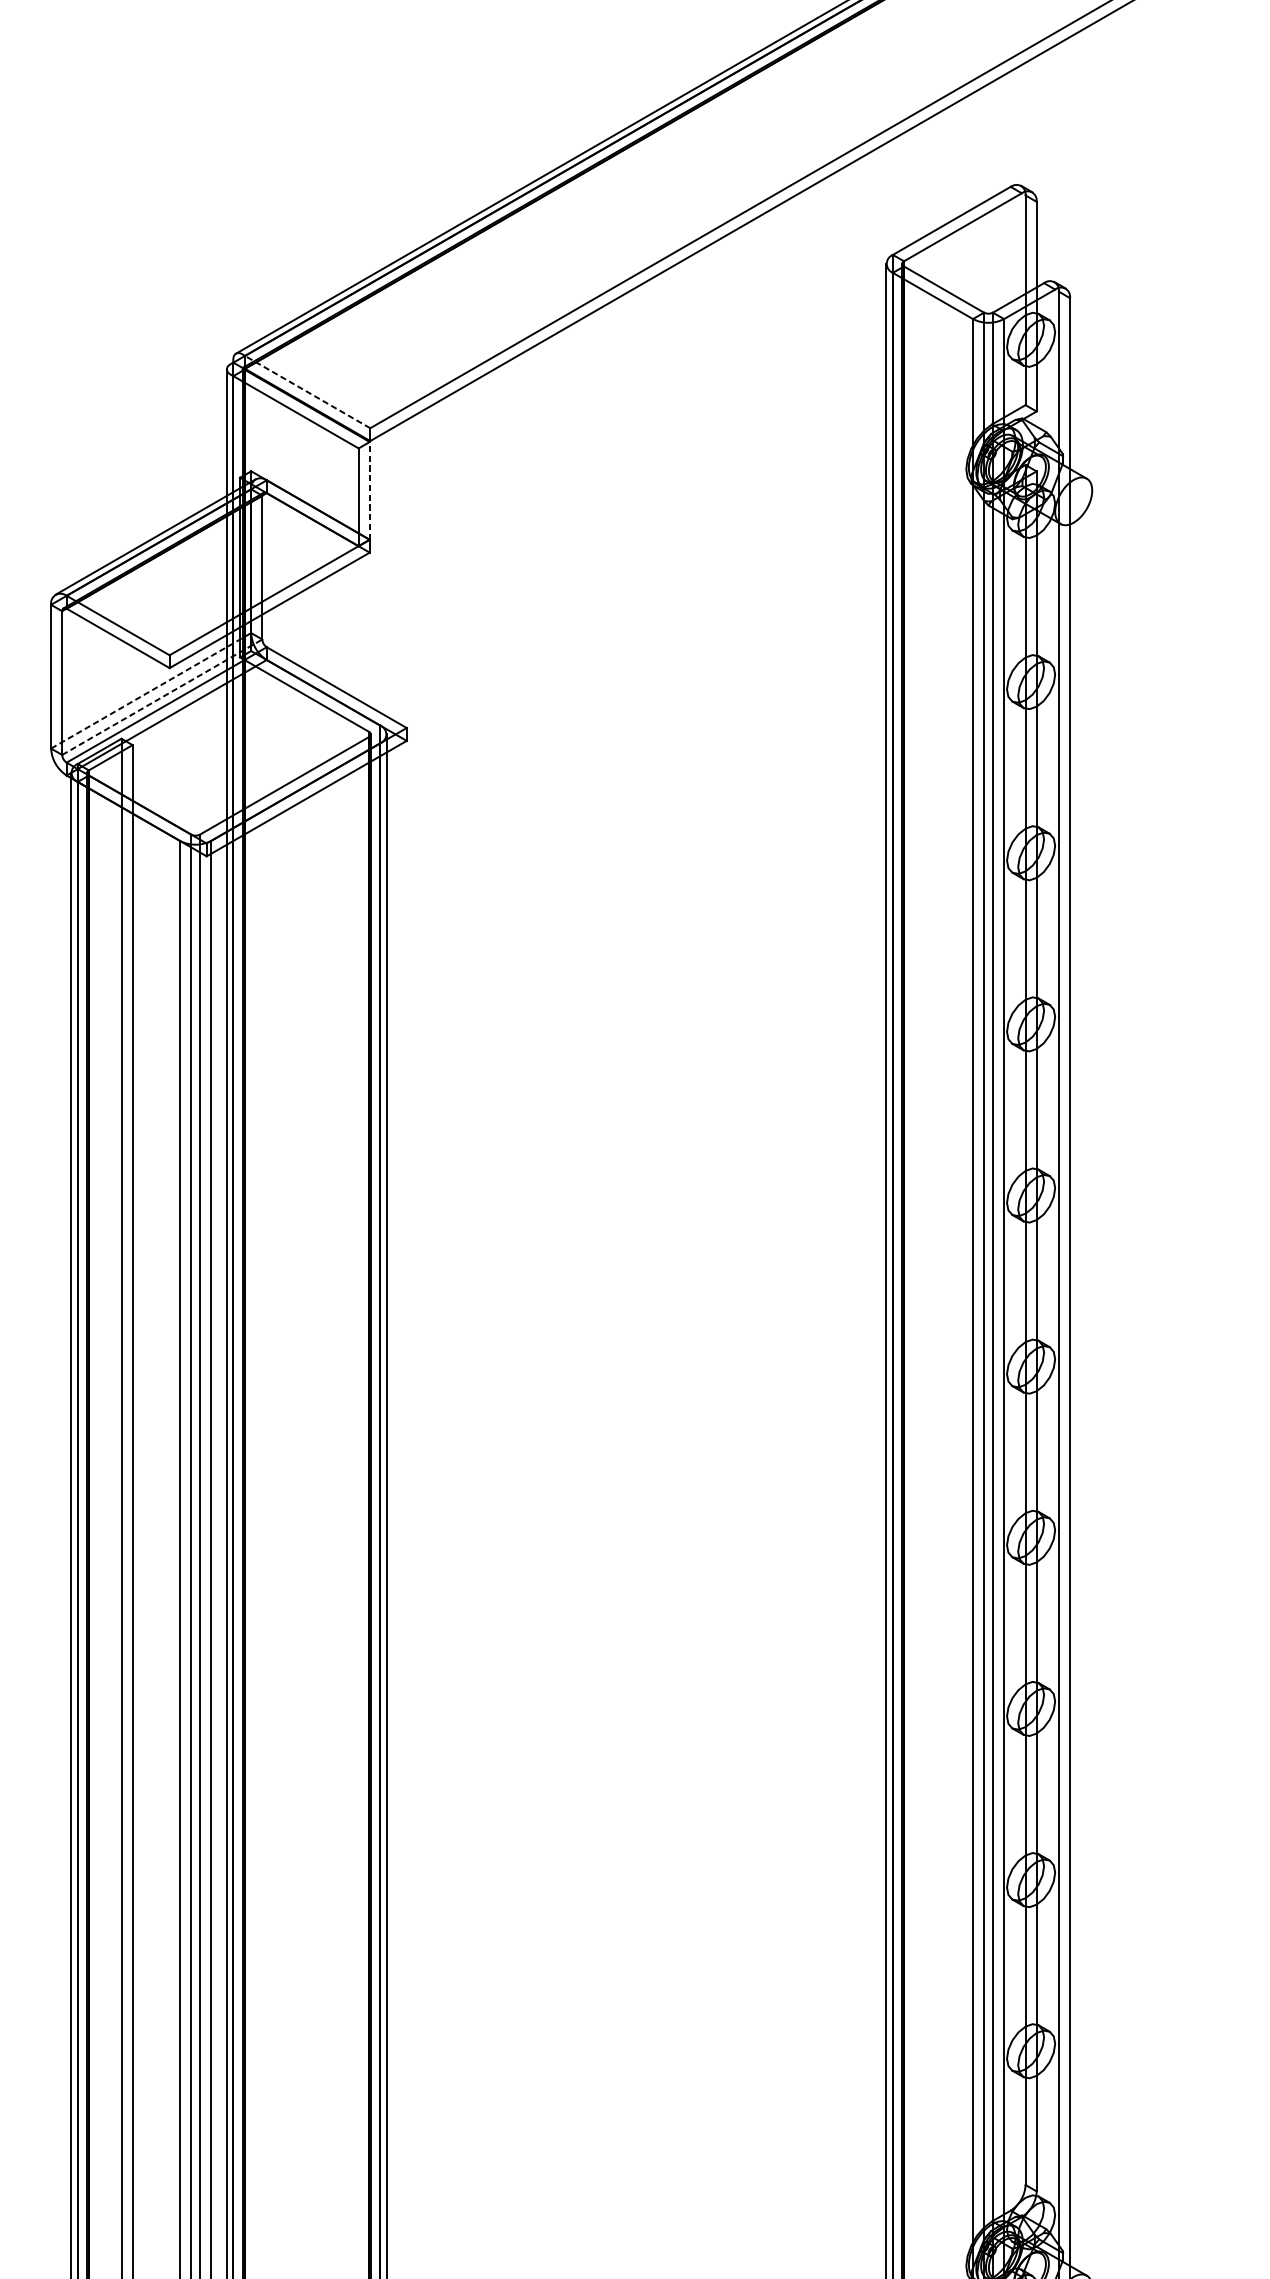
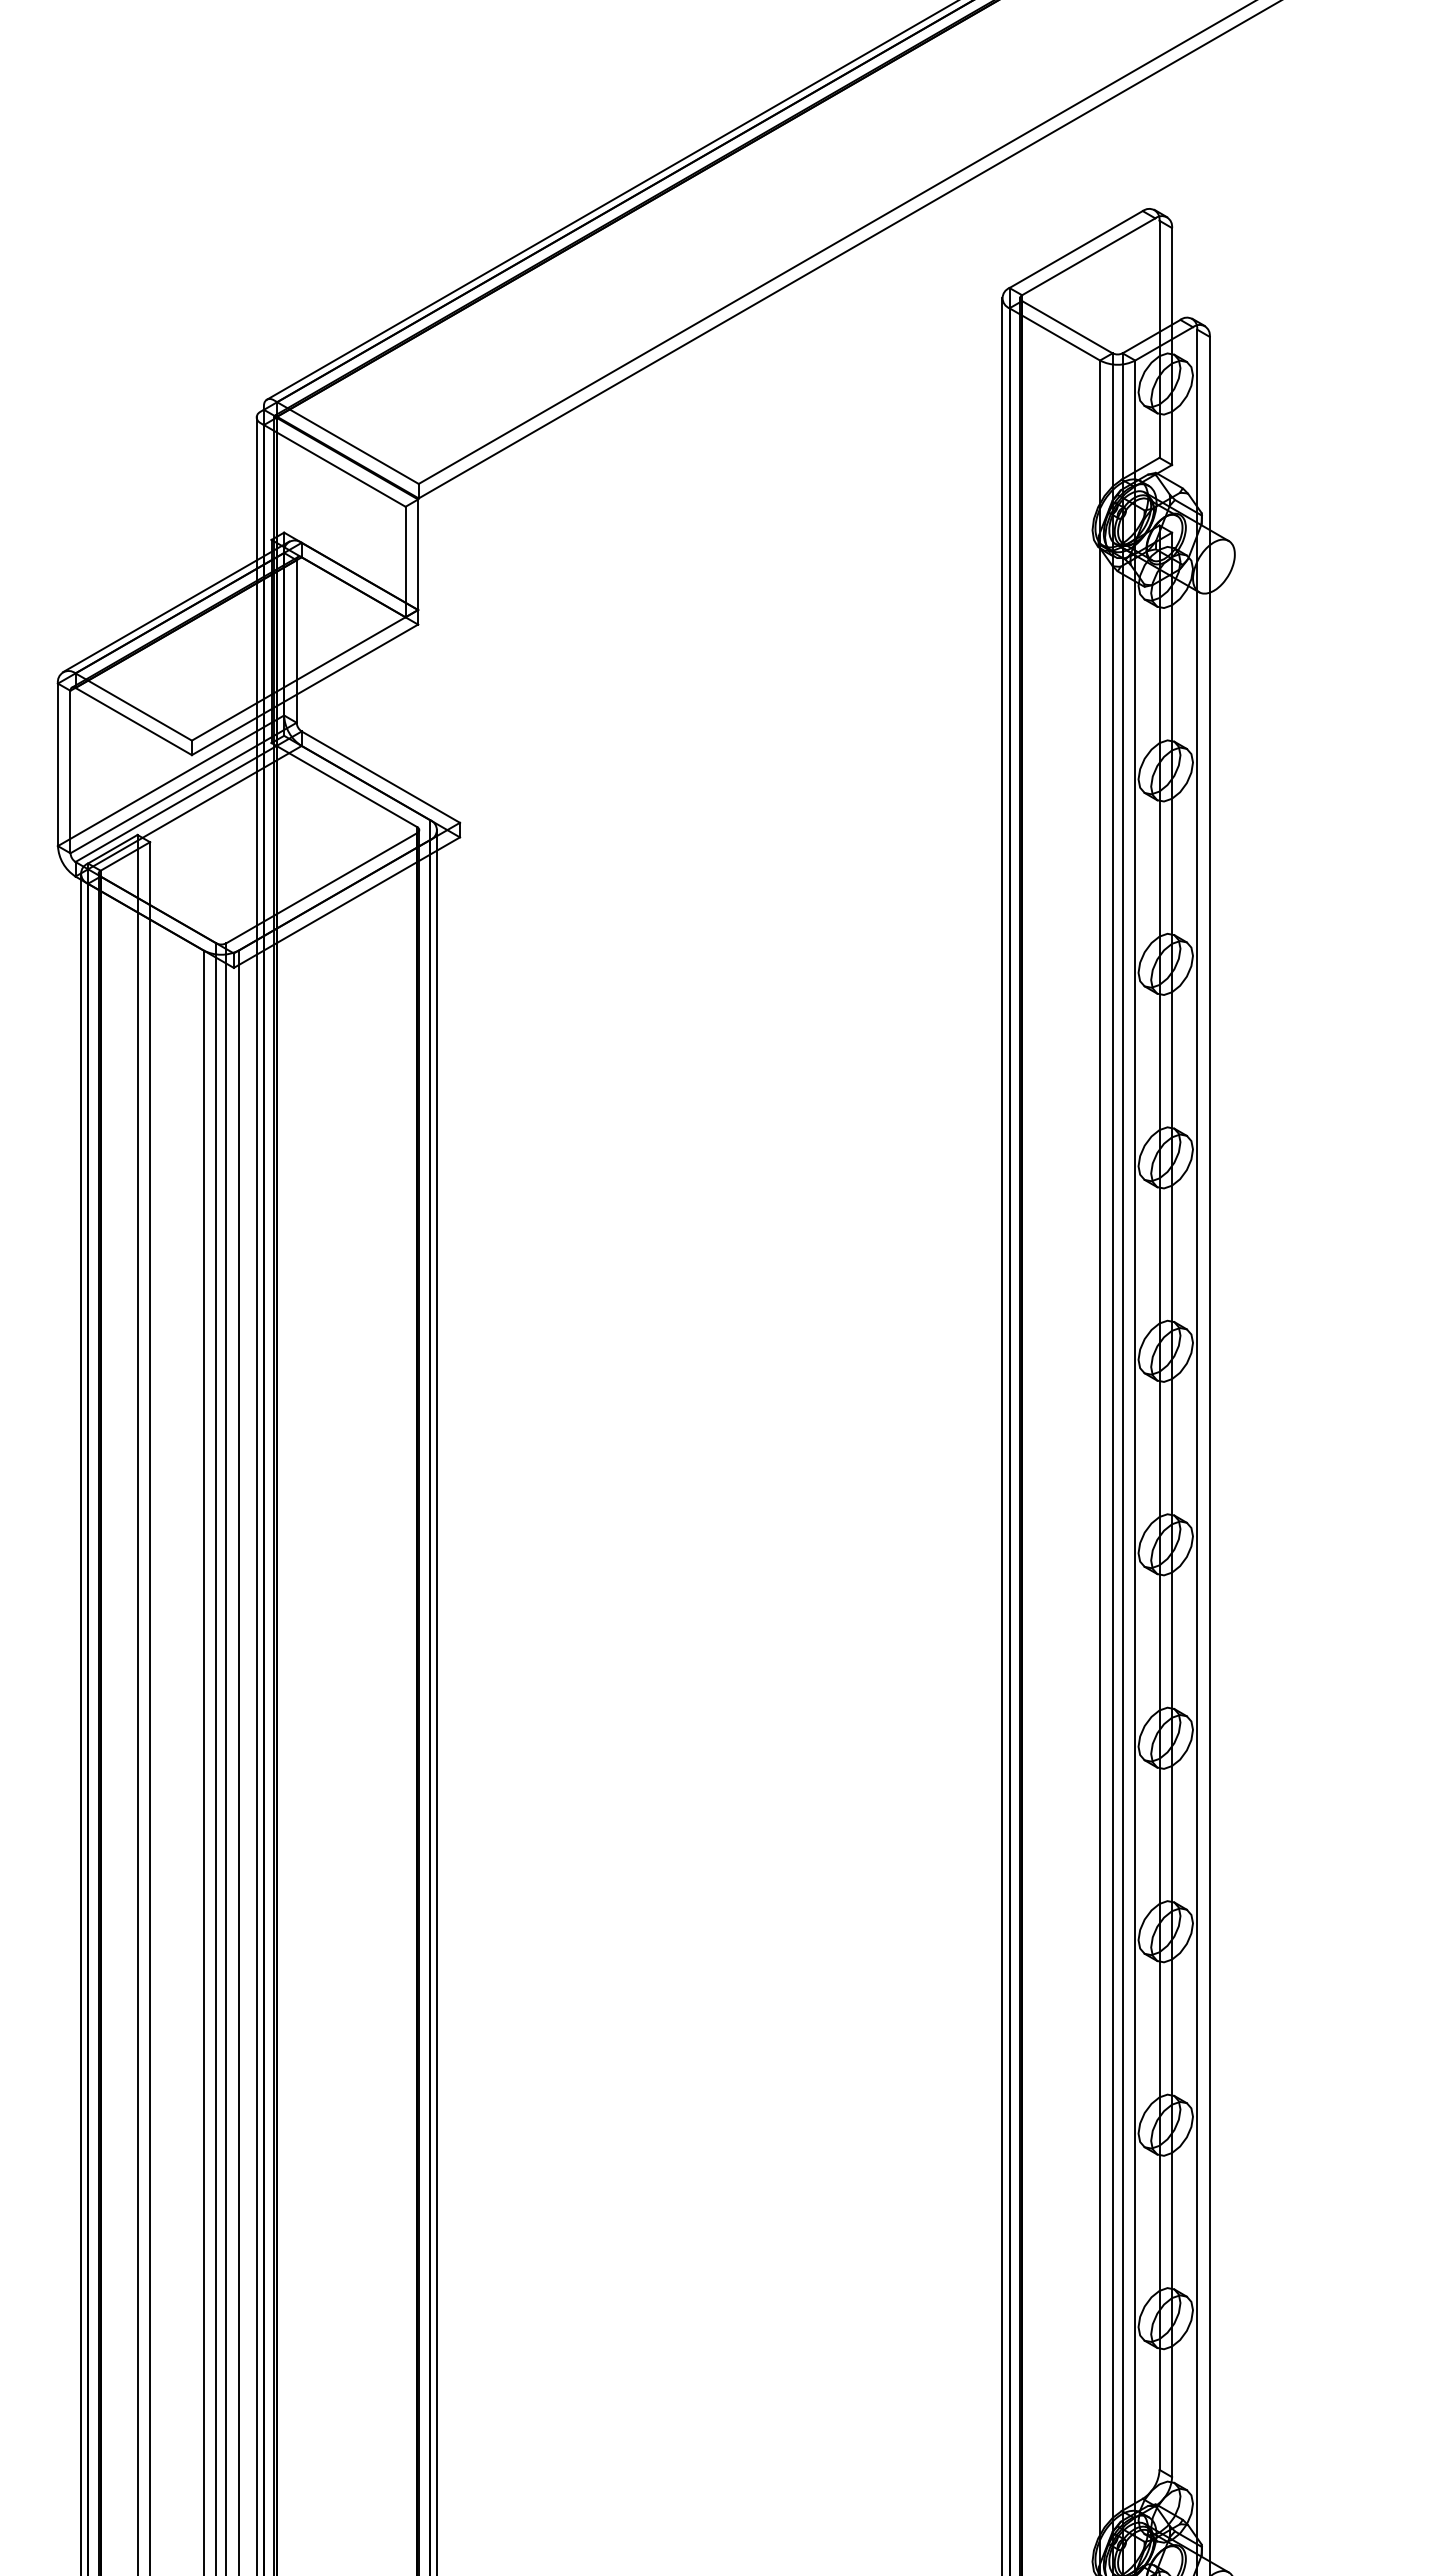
line: (307, 392) -> (347, 443), dashed -> solid
line: (370, 490) -> (418, 554), dashed -> solid
line: (151, 690) -> (171, 780), dashed -> solid
line: (162, 697) -> (183, 788), dashed -> solid

